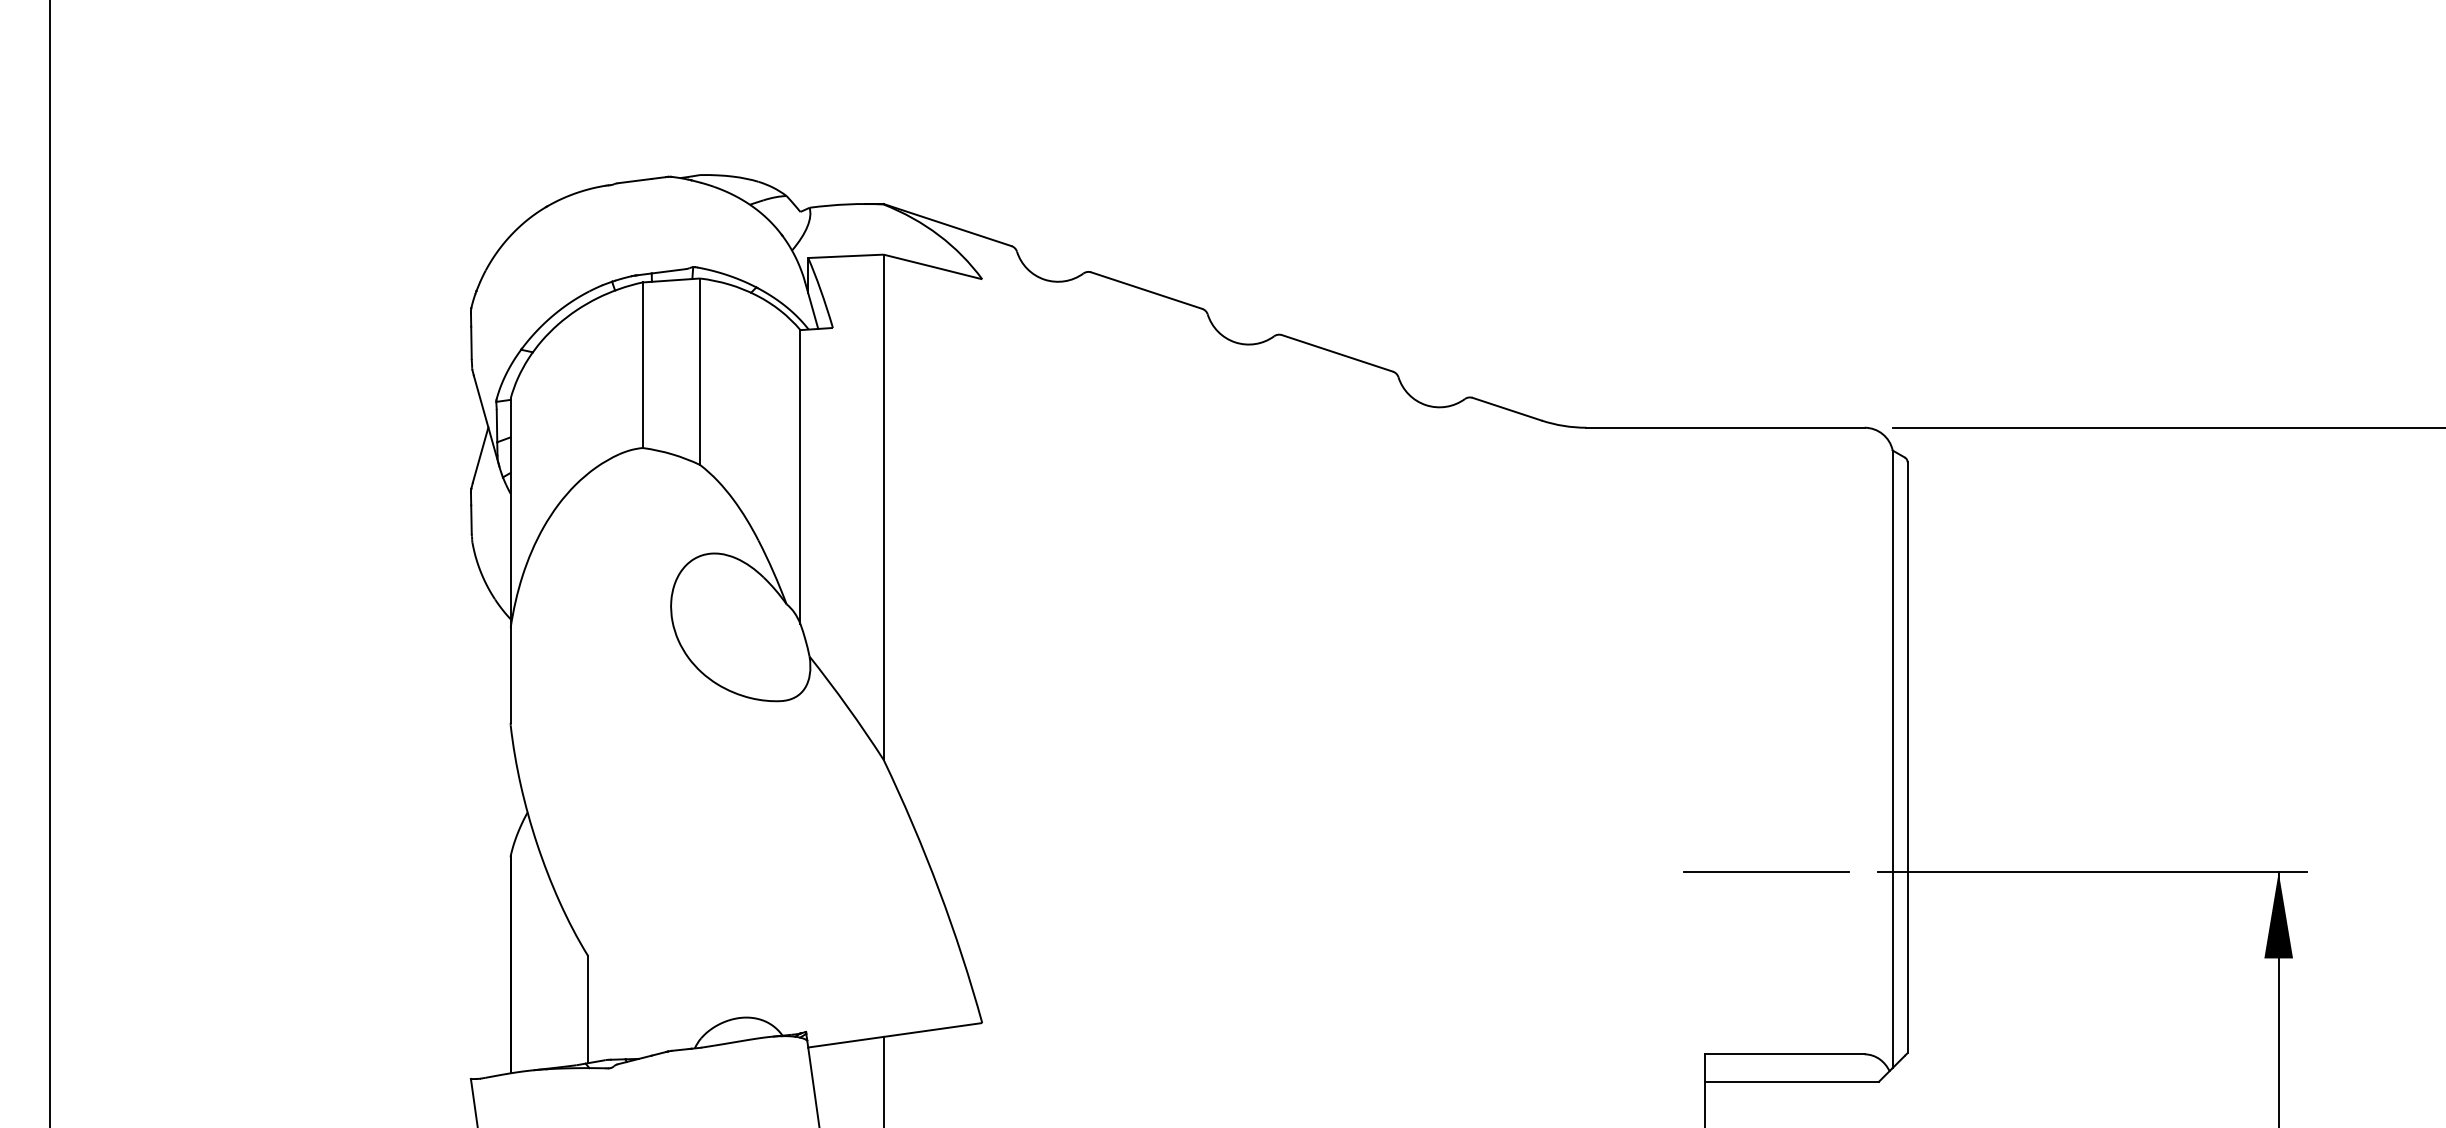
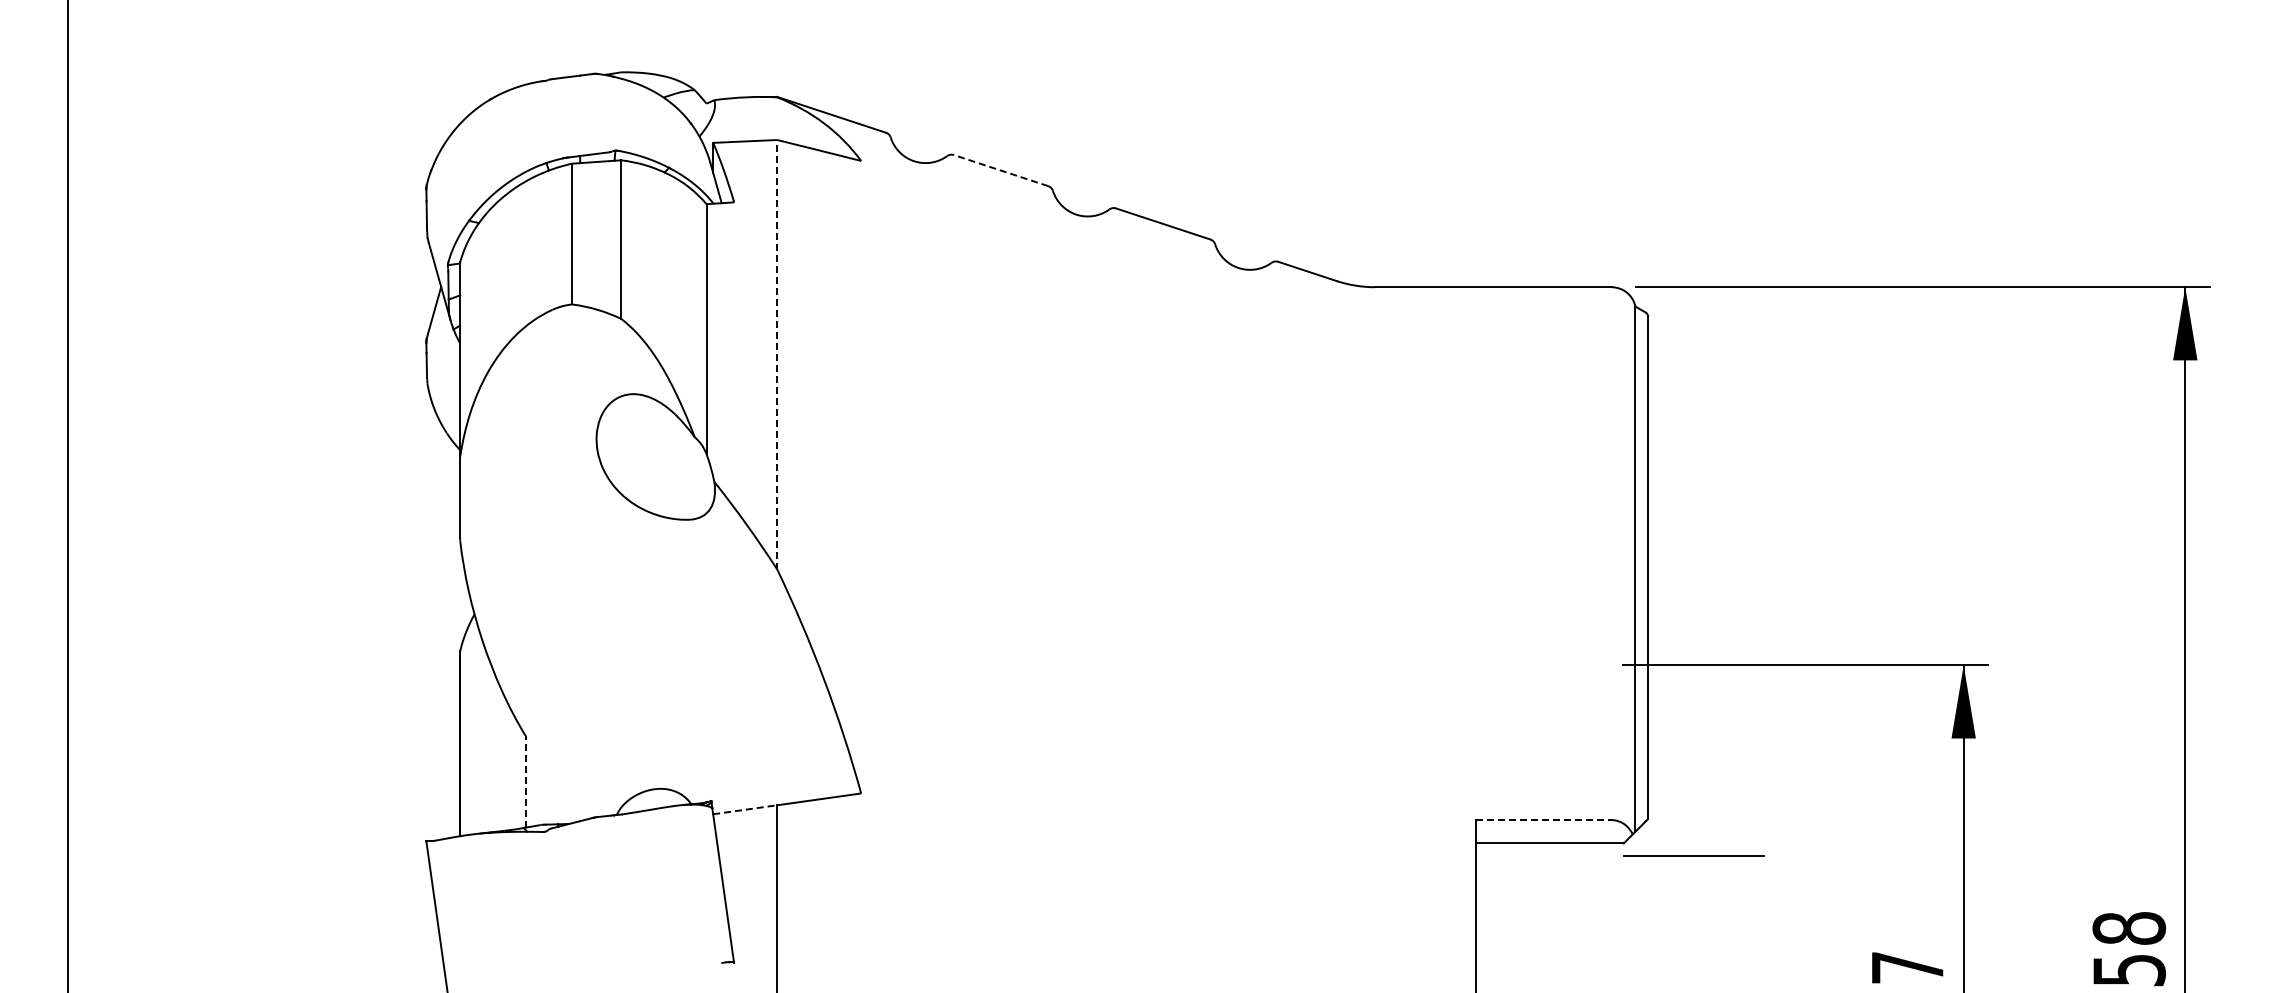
line: (1147, 290) -> (1001, 170), solid -> dashed
line: (883, 506) -> (777, 354), solid -> dashed
line: (1765, 871) -> (1693, 855), moved
line: (588, 1010) -> (526, 782), solid -> dashed
line: (846, 1041) -> (745, 809), solid -> dashed
line: (1784, 1054) -> (1543, 820), solid -> dashed

